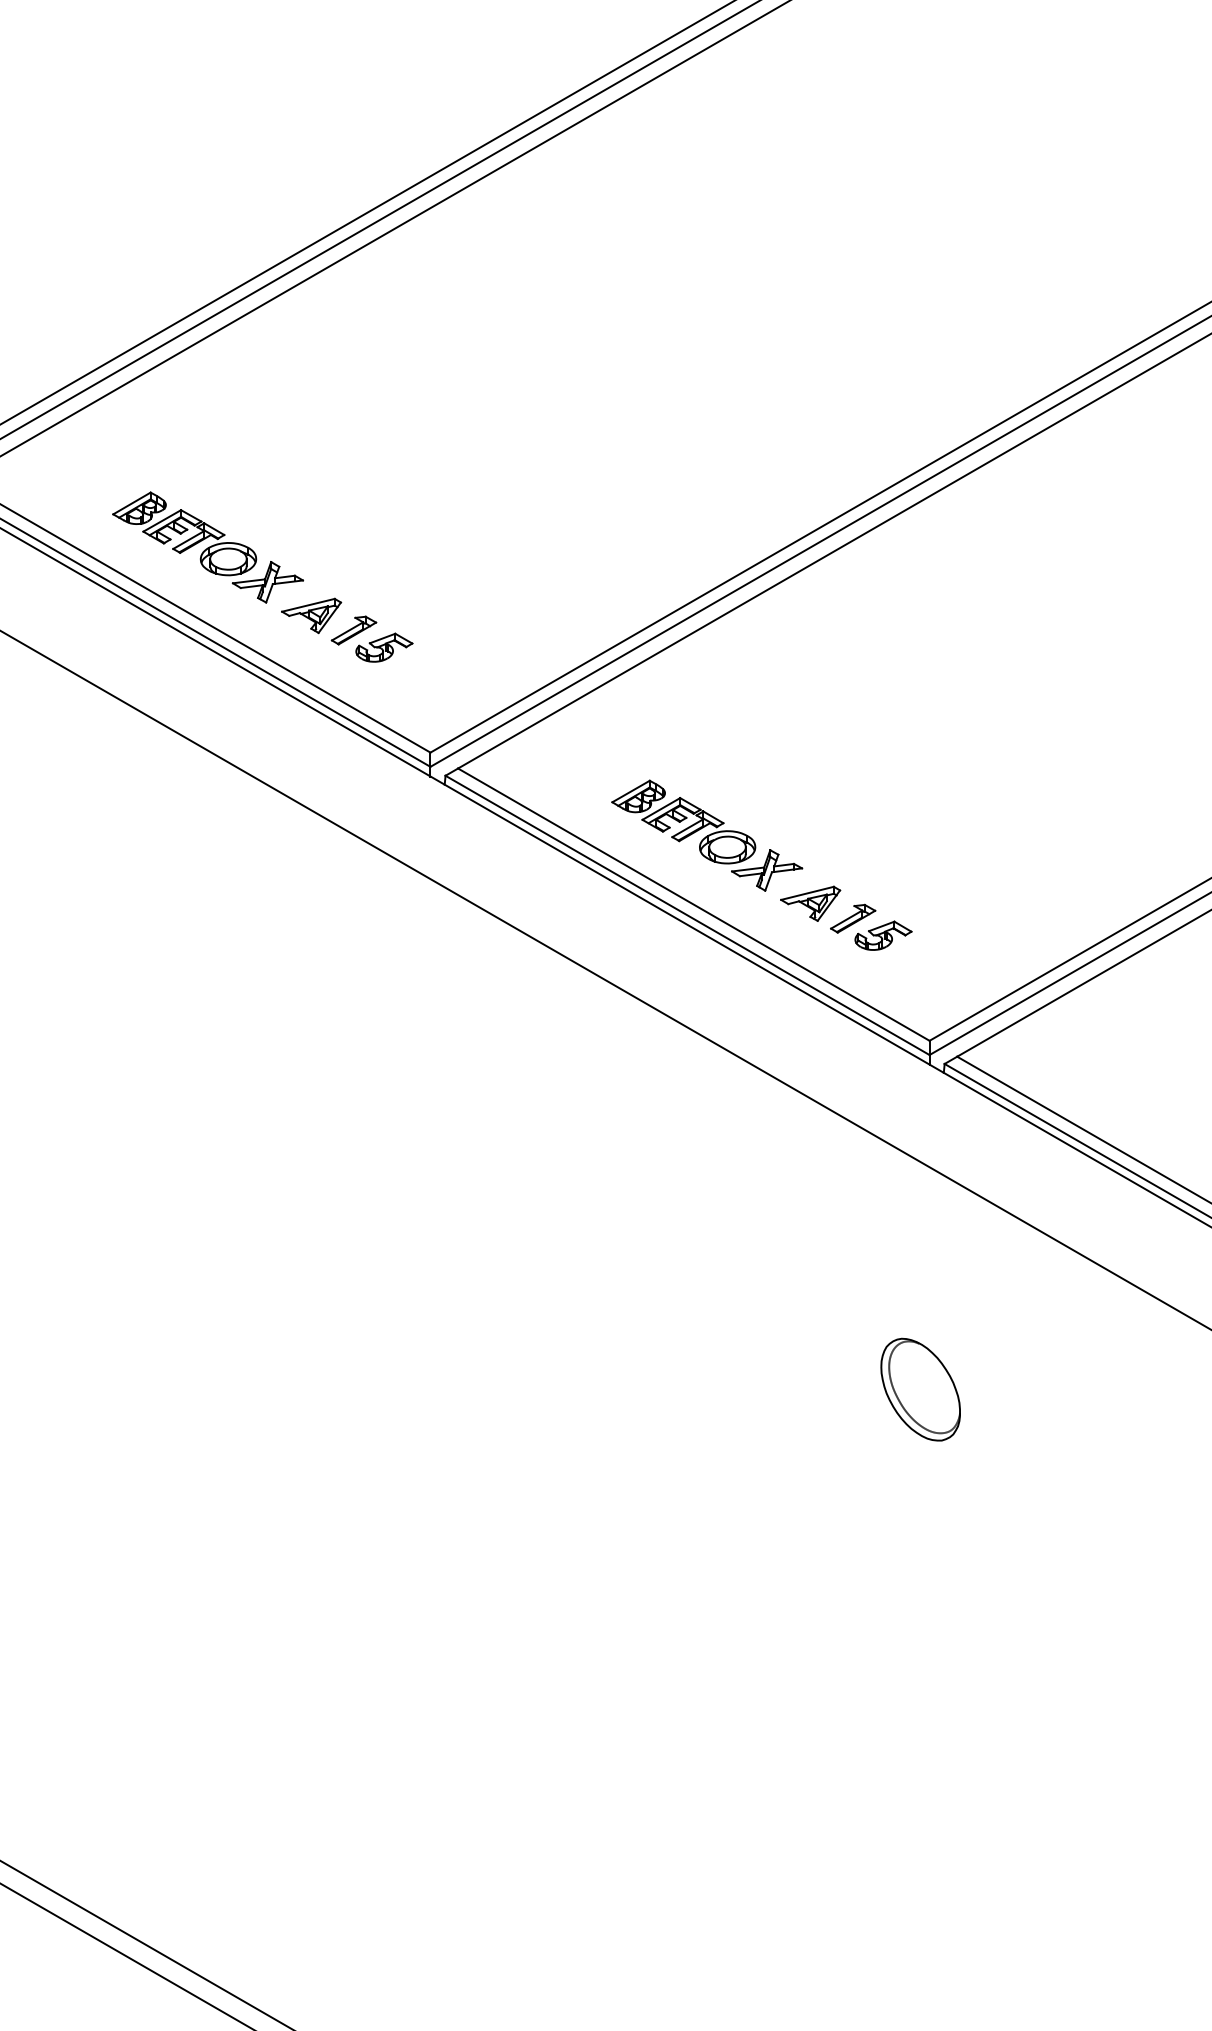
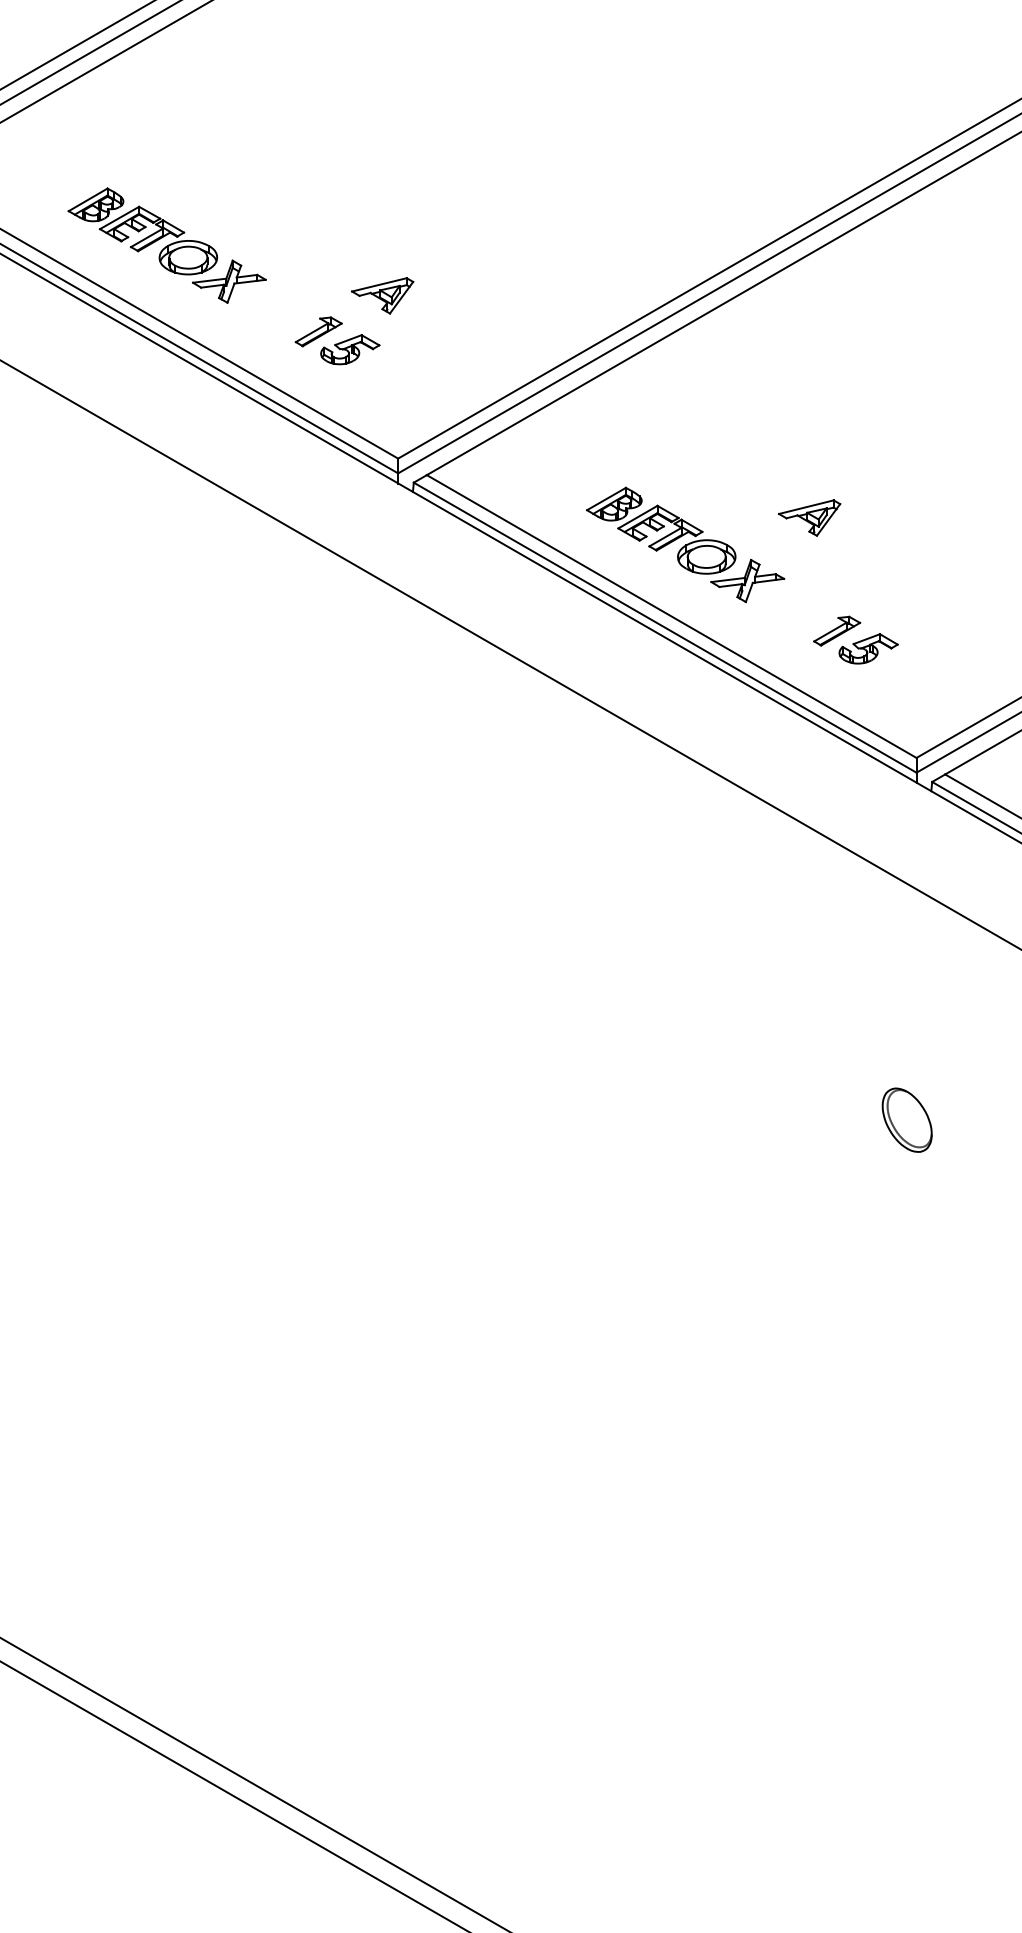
part: (311, 615) -> (382, 295), moved
part: (810, 903) -> (809, 517), moved
part: (920, 1389) -> (907, 1120), size x0.6

